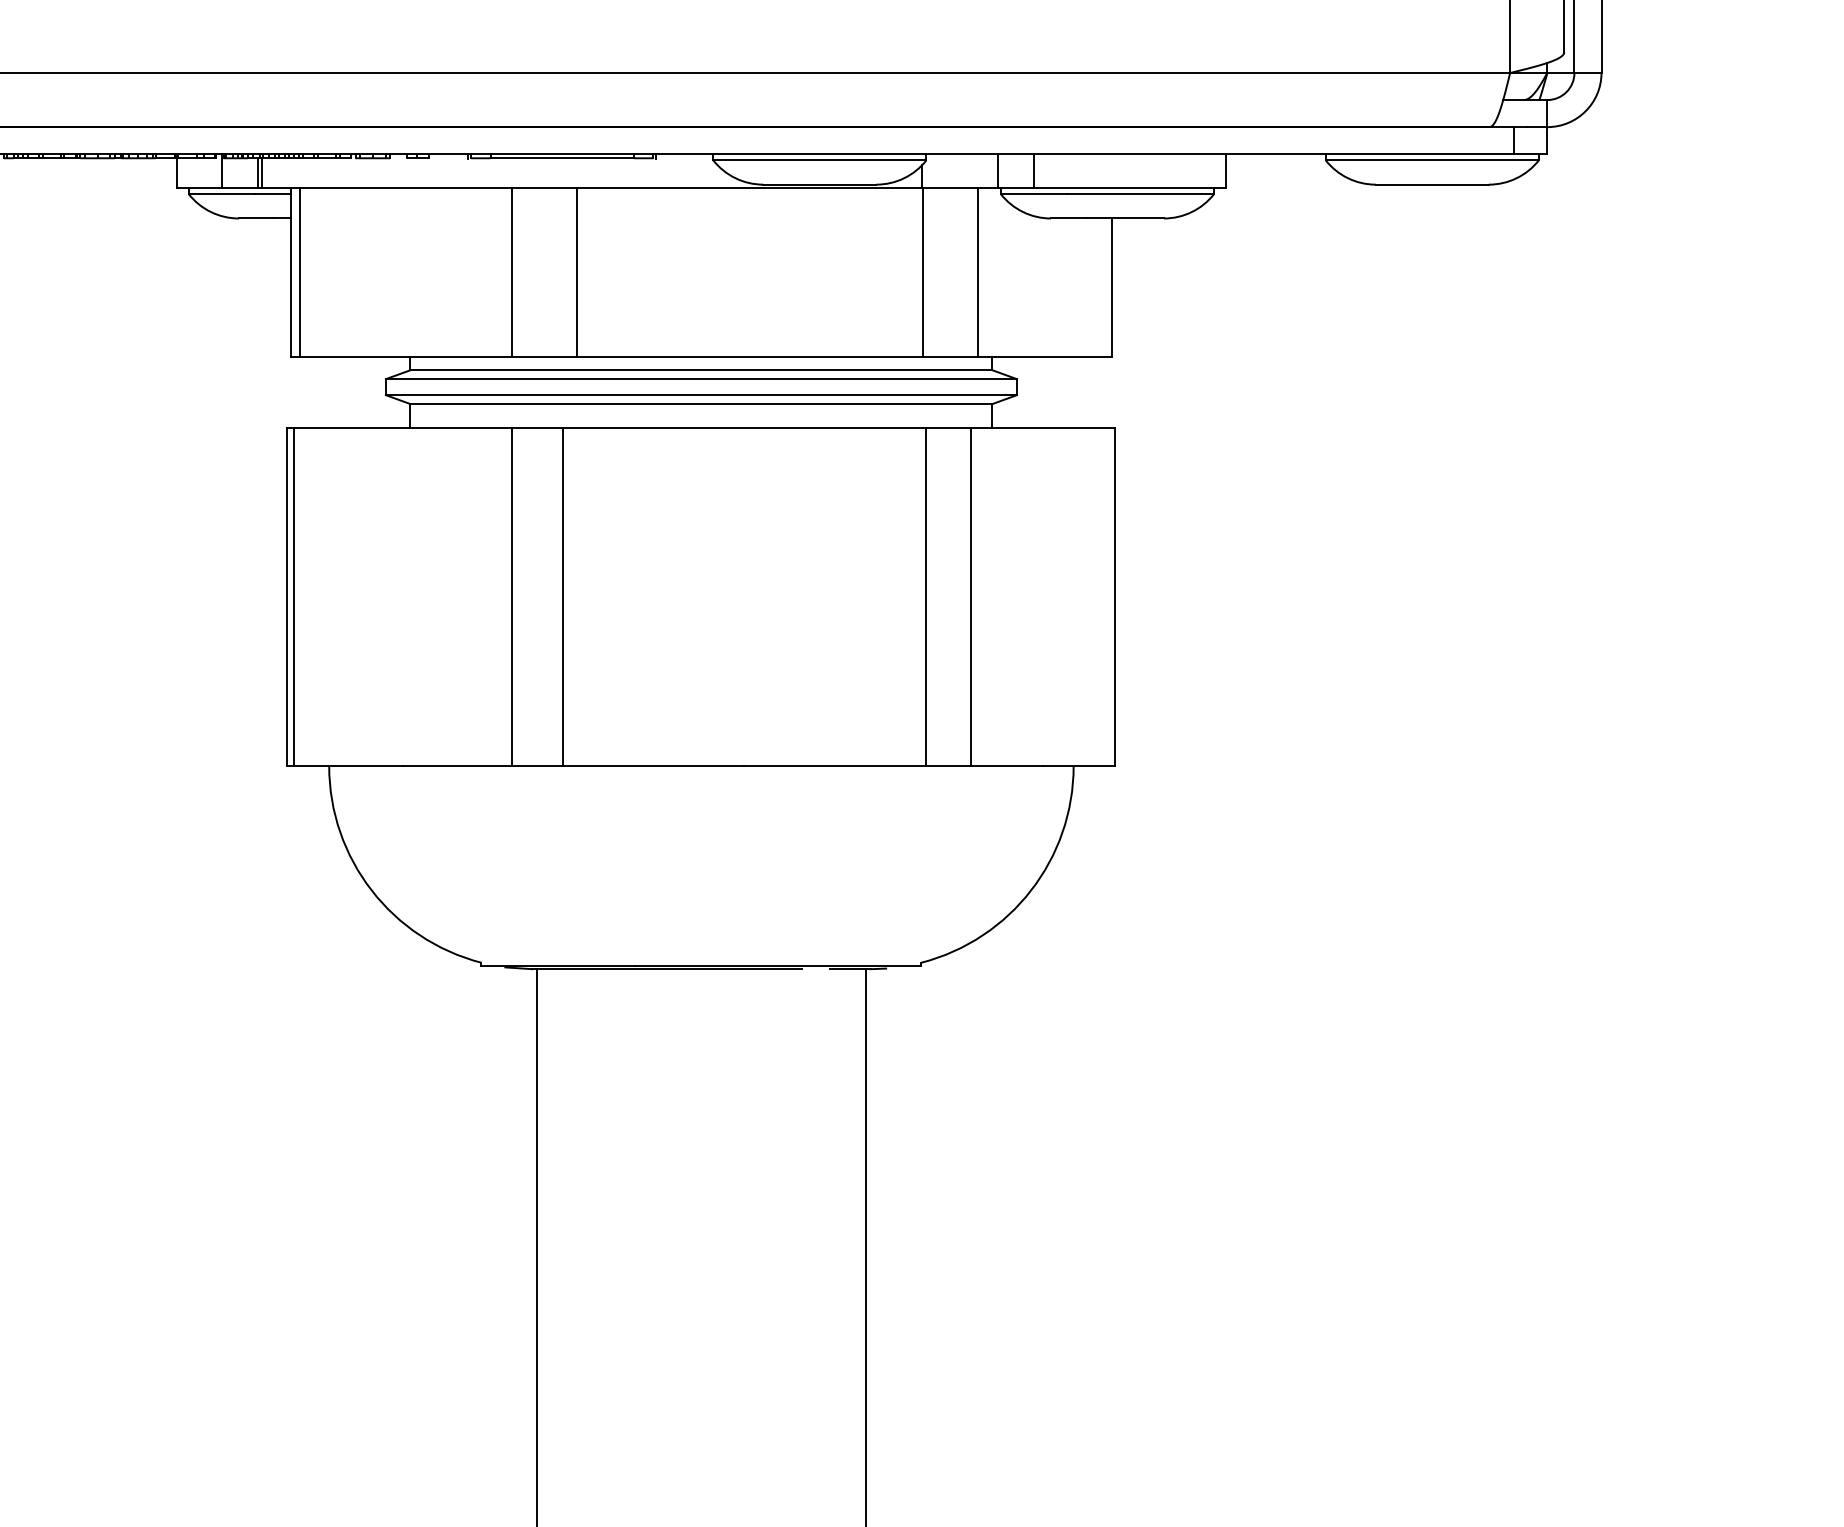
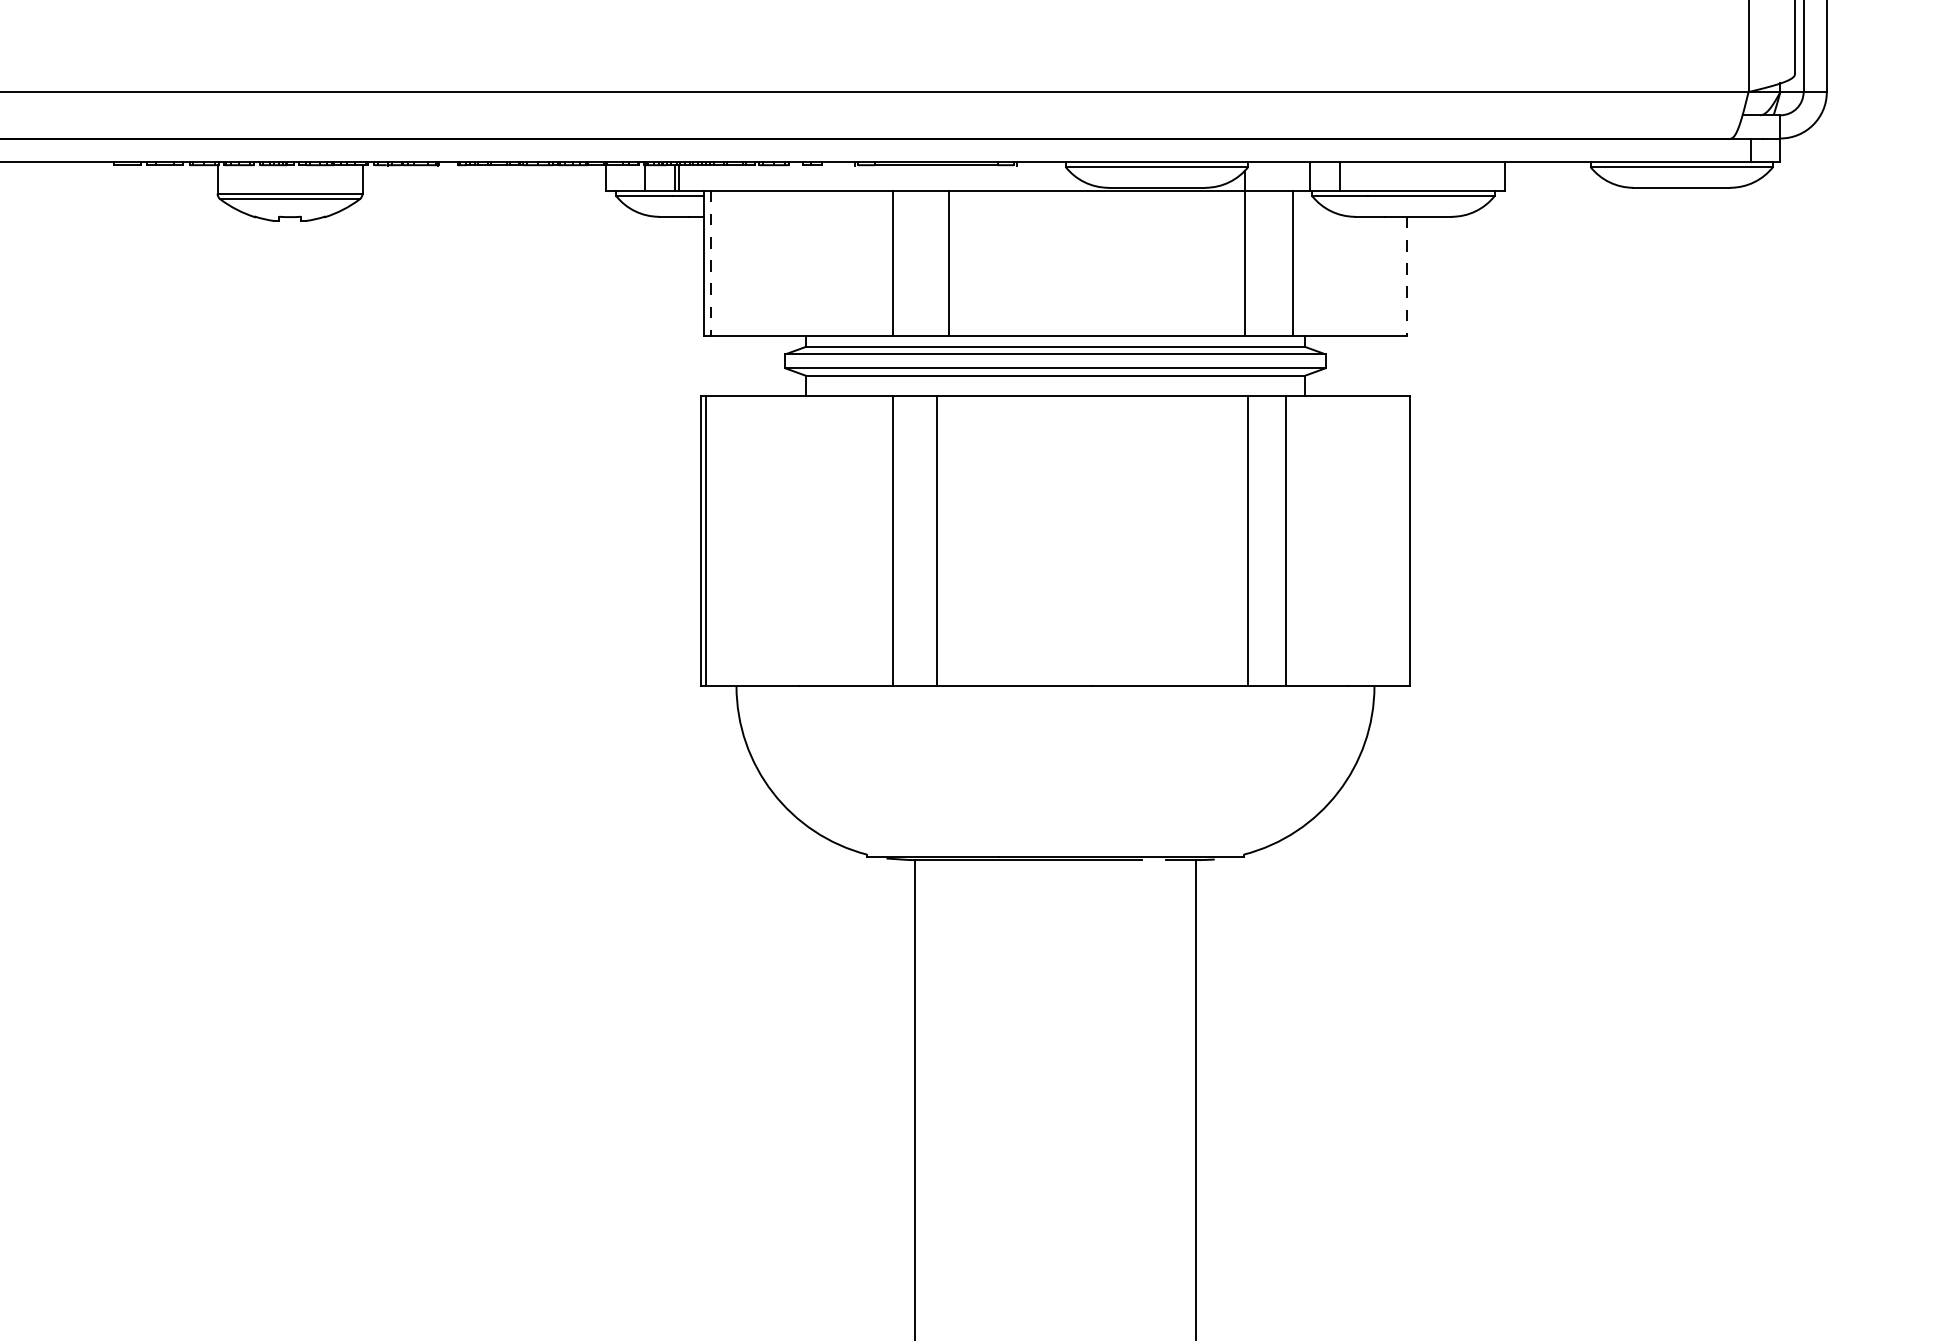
line: (300, 272) -> (711, 263), solid -> dashed
line: (1112, 288) -> (1407, 276), solid -> dashed

